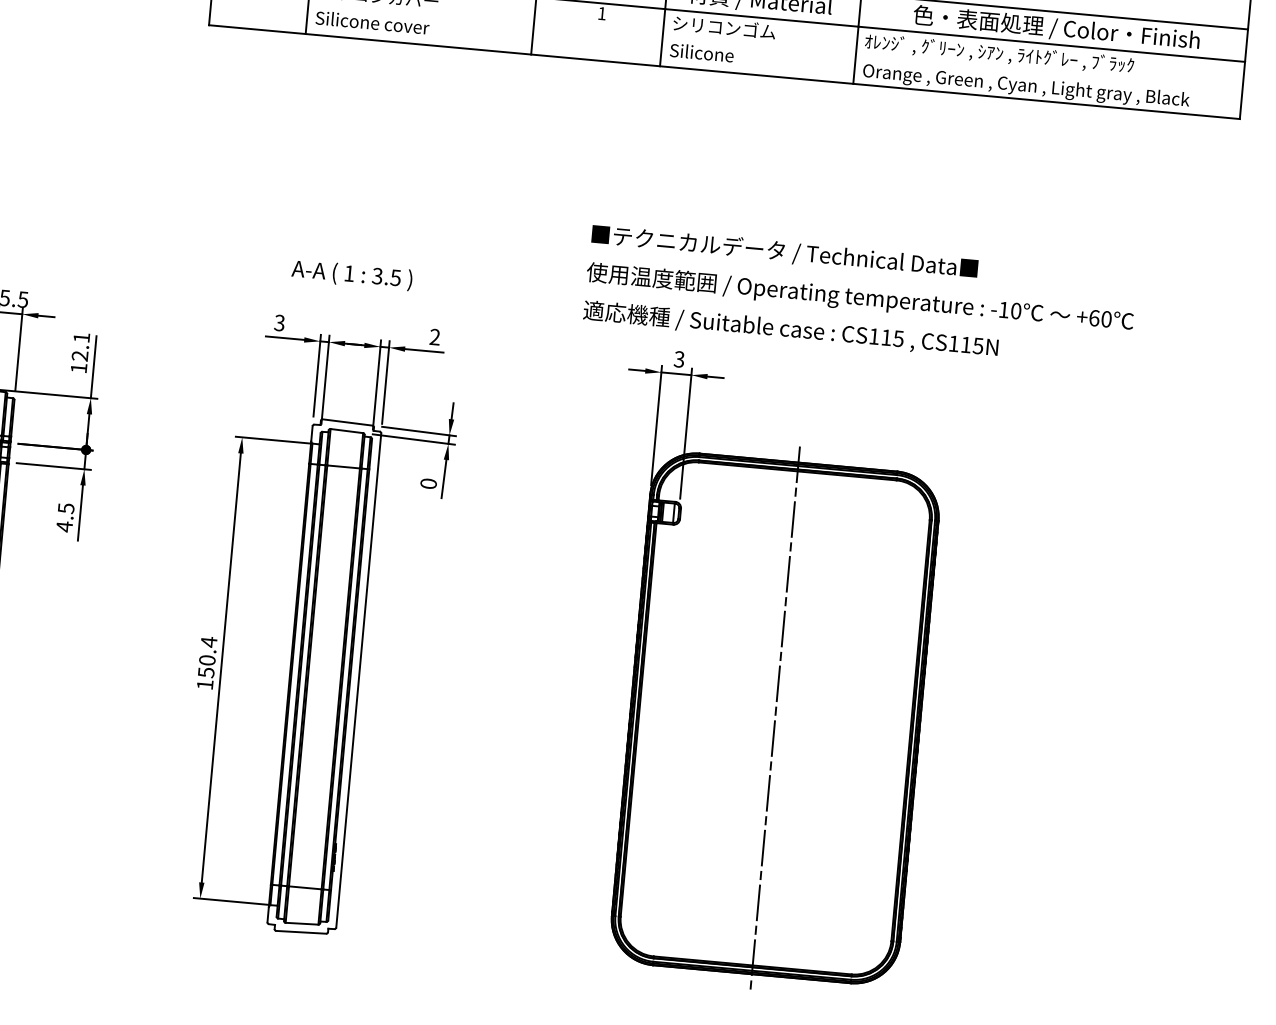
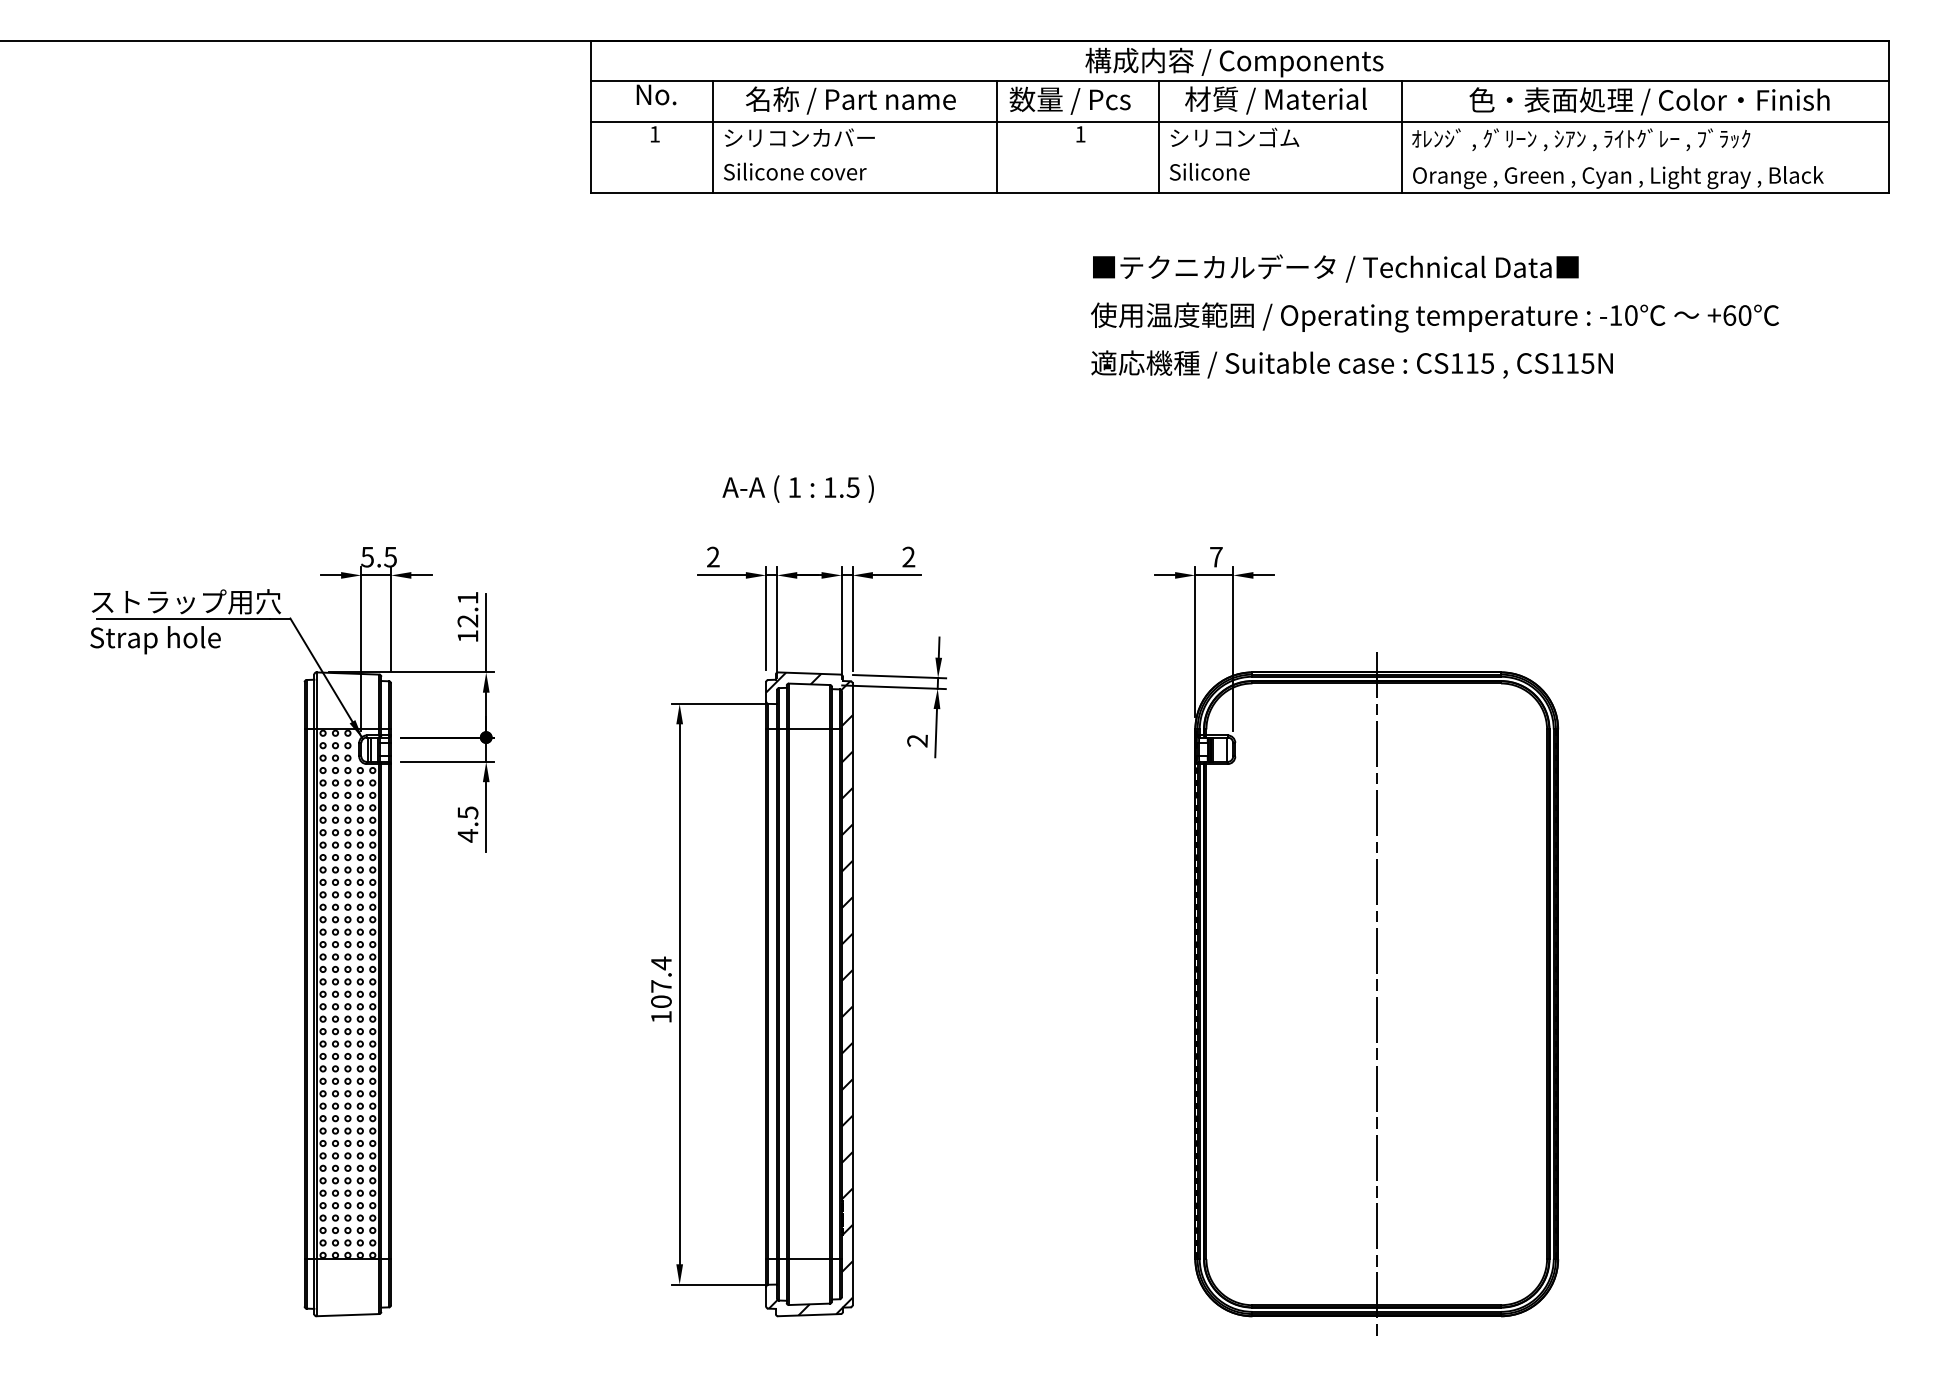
text: (377, 276) -> (829, 487), 3.5 -> 1.5
text: (859, 297) -> (1434, 316), moved
text: (278, 323) -> (712, 557), 3 -> 2
text: (678, 358) -> (1215, 556), 3 -> 7
text: (428, 483) -> (917, 740), 0 -> 2
text: (206, 666) -> (661, 994), 150.4 -> 107.4
hatch: (324, 676) -> (809, 993), added

